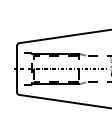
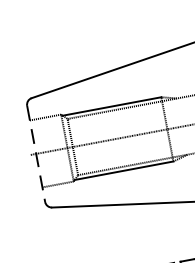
line: (16, 69) -> (35, 155), solid -> dashed

